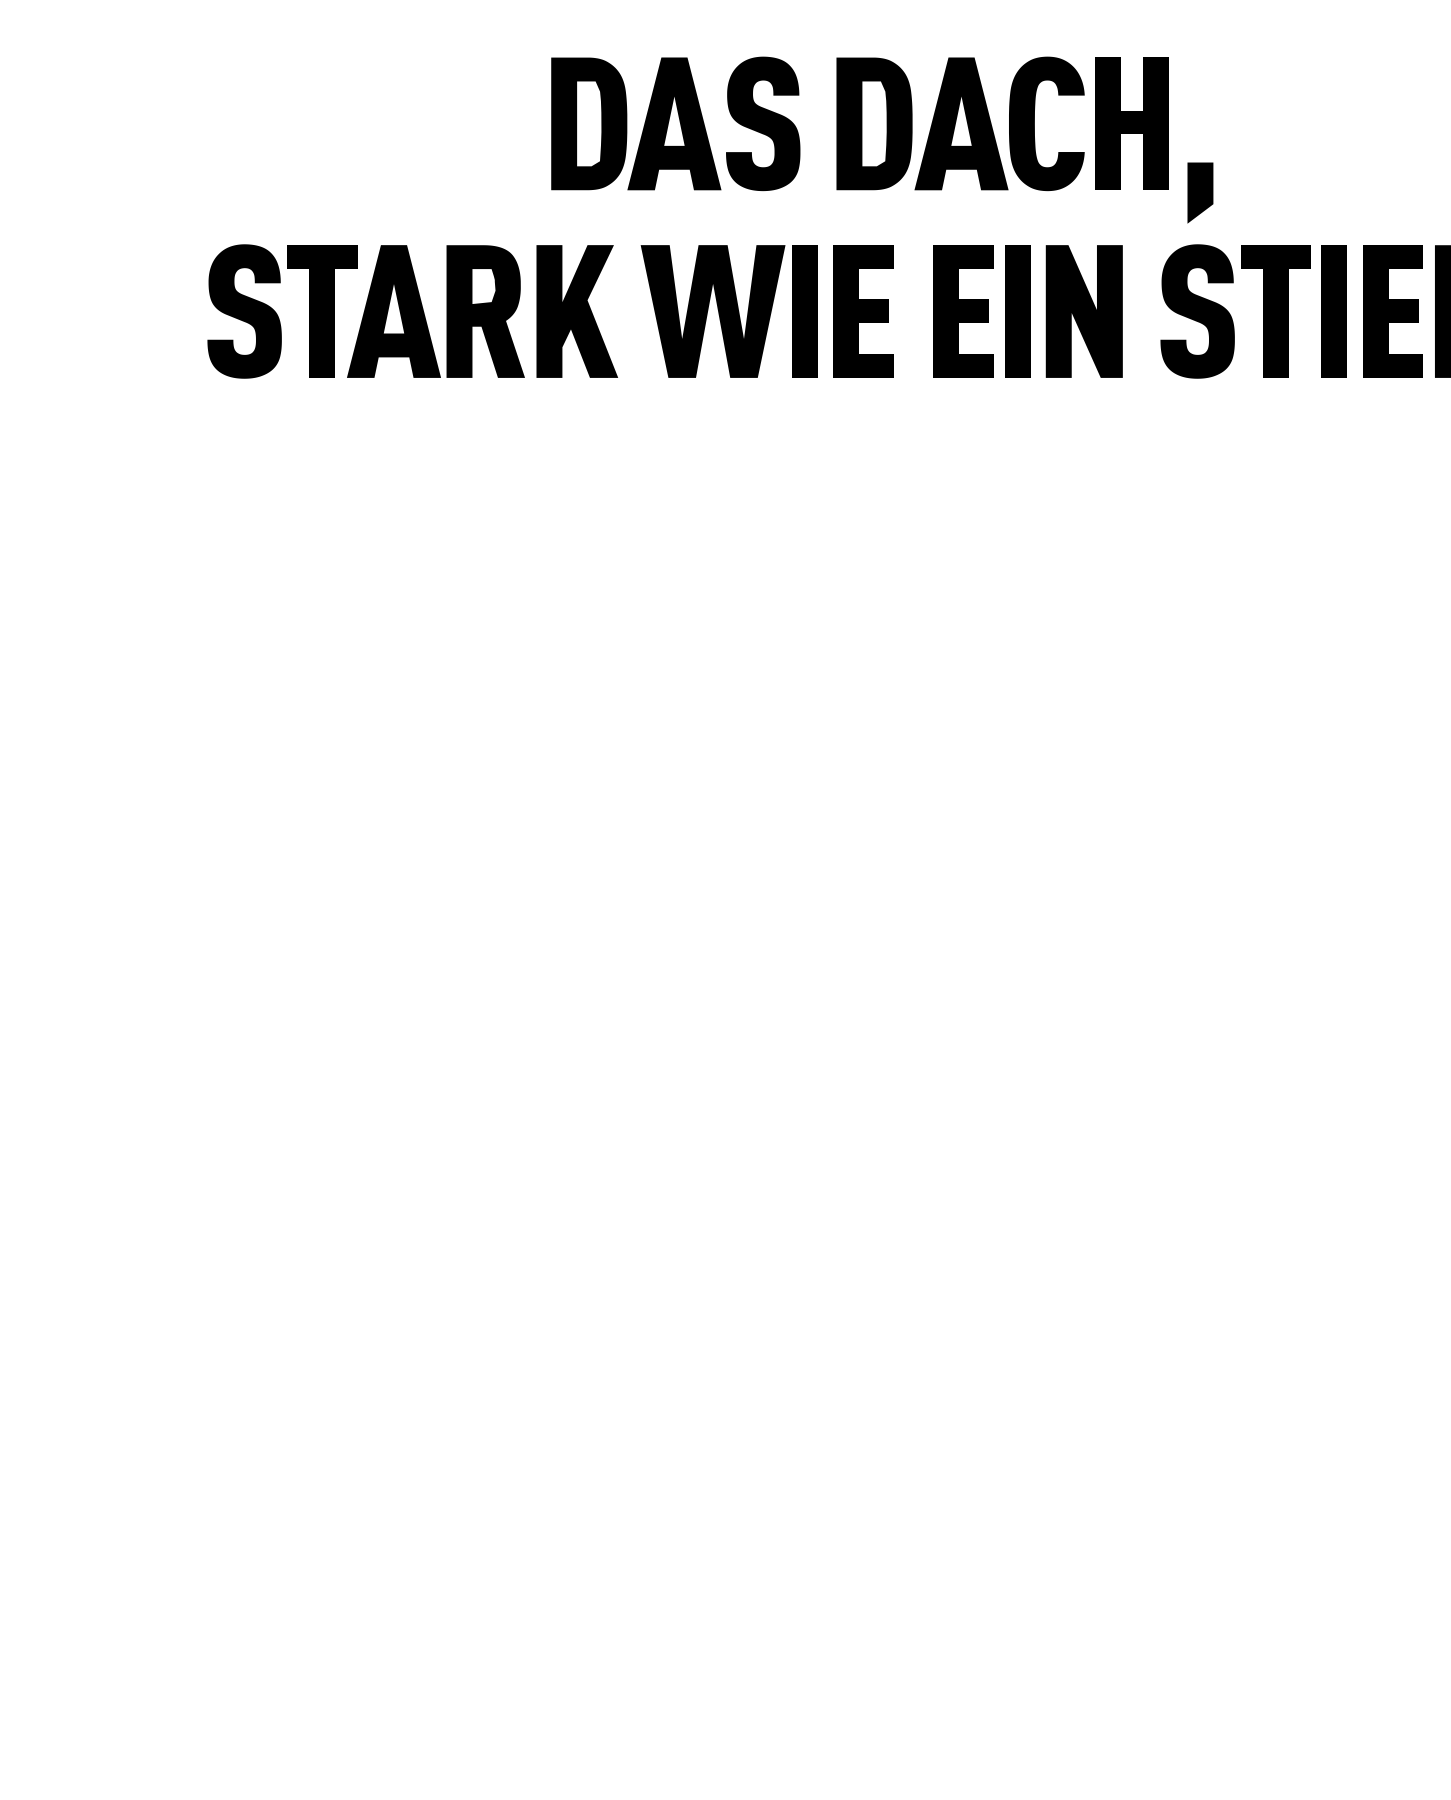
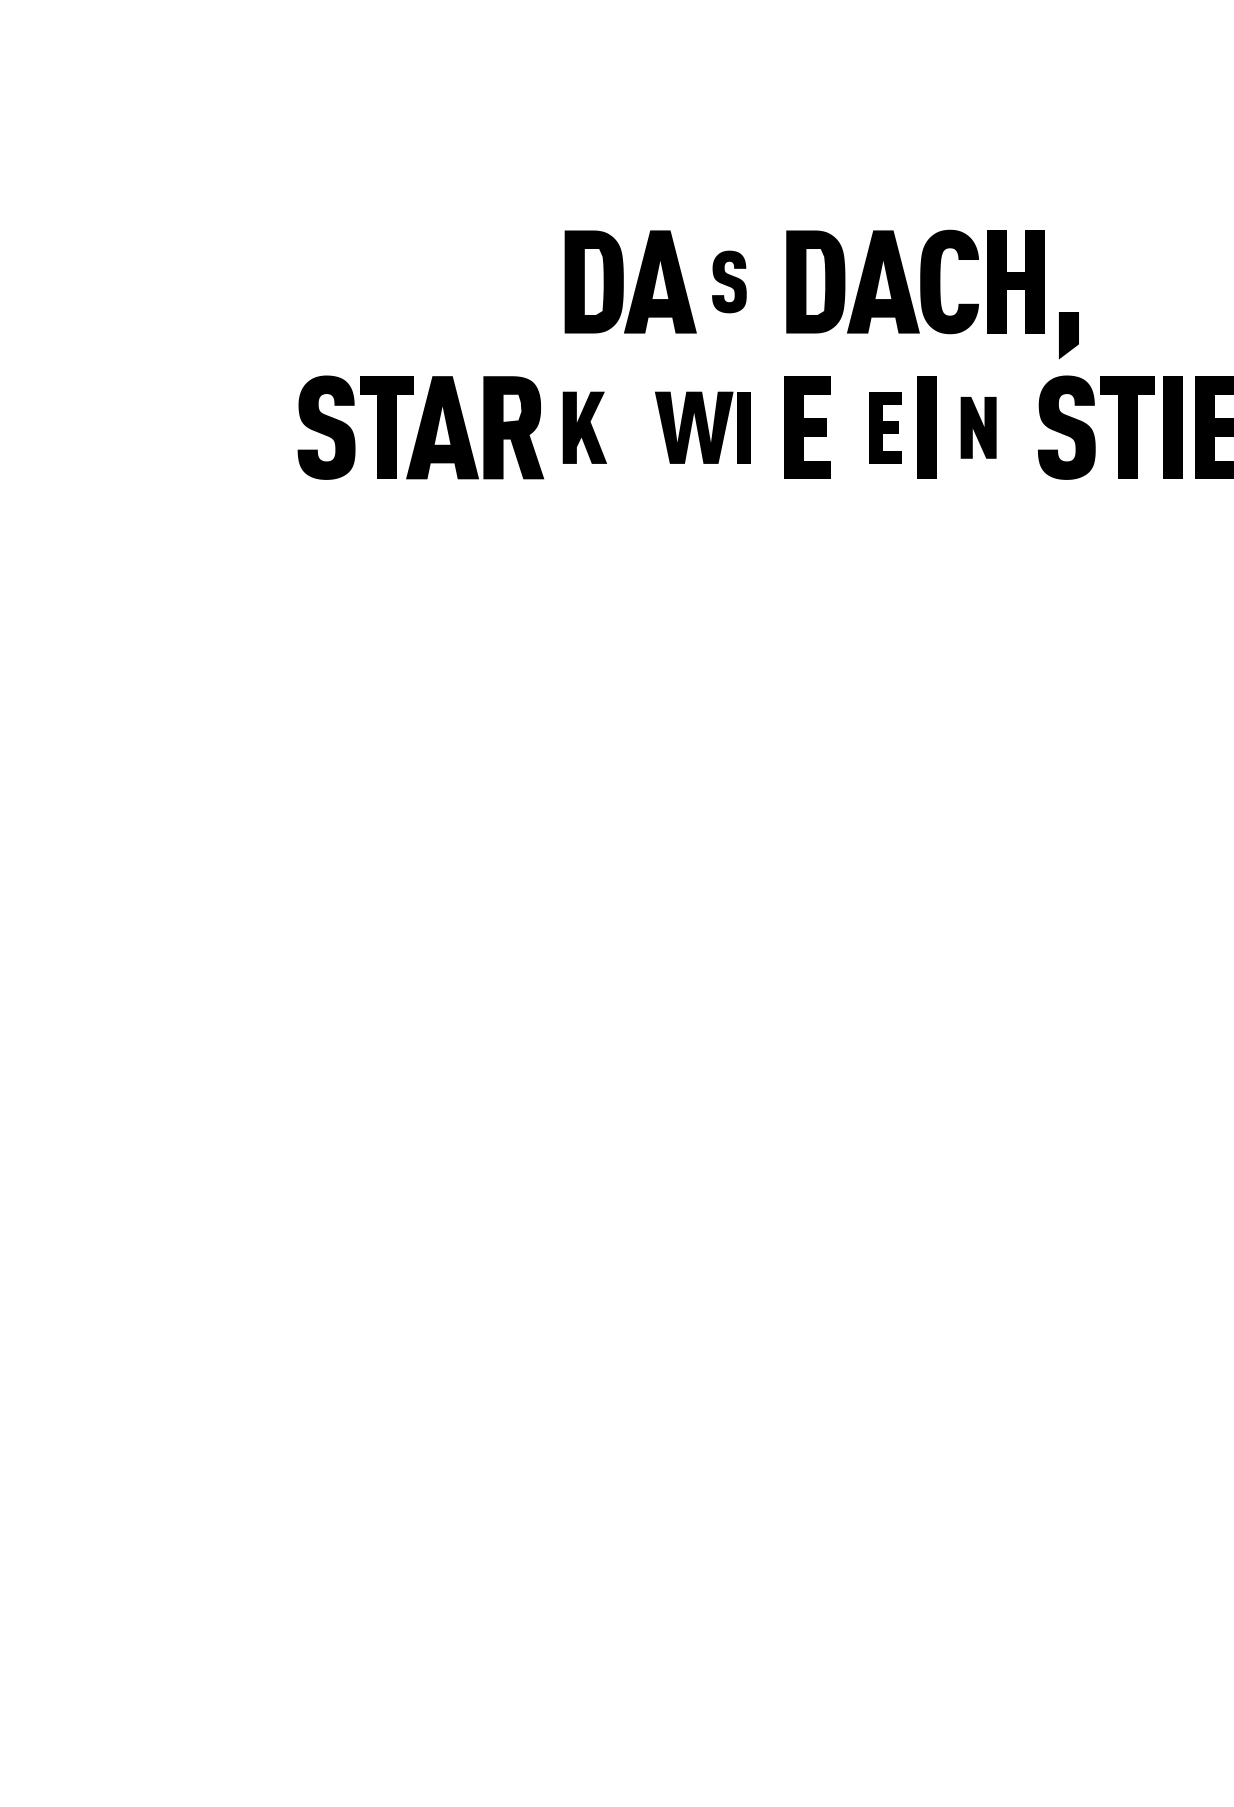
part: (763, 123) -> (729, 281), size x0.6
part: (576, 311) -> (584, 427), size x0.7
part: (728, 311) -> (702, 427), size x0.7
part: (964, 311) -> (885, 427), size x0.7
part: (1083, 311) -> (978, 427), size x0.6

